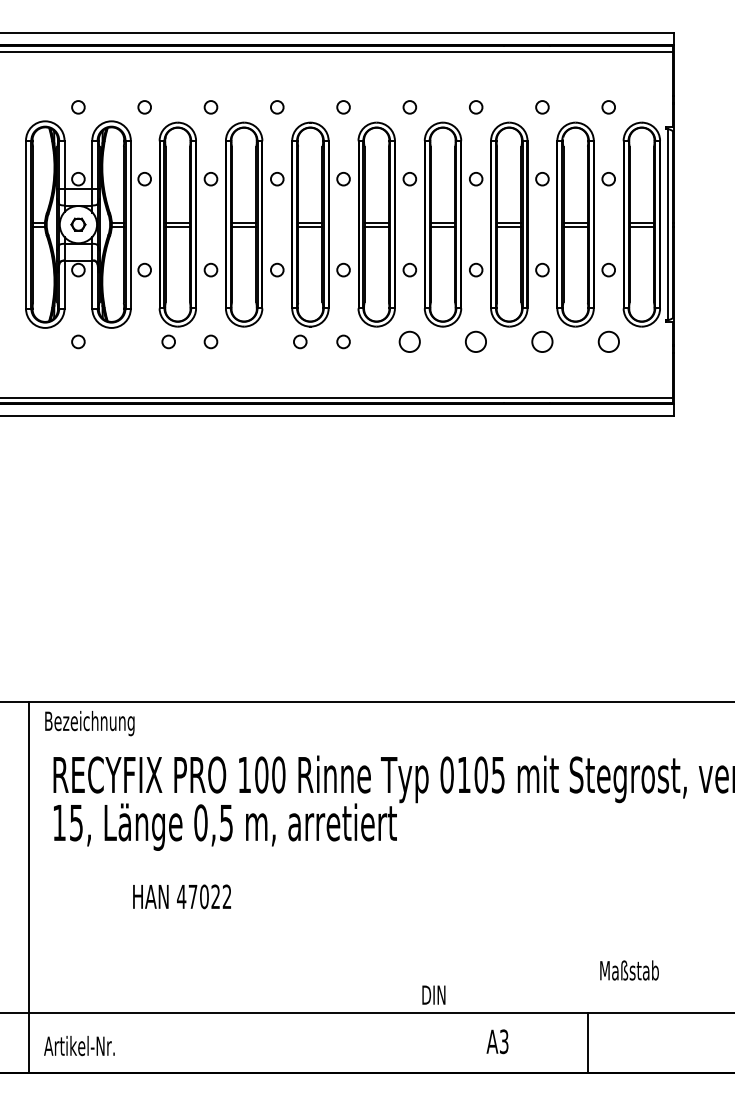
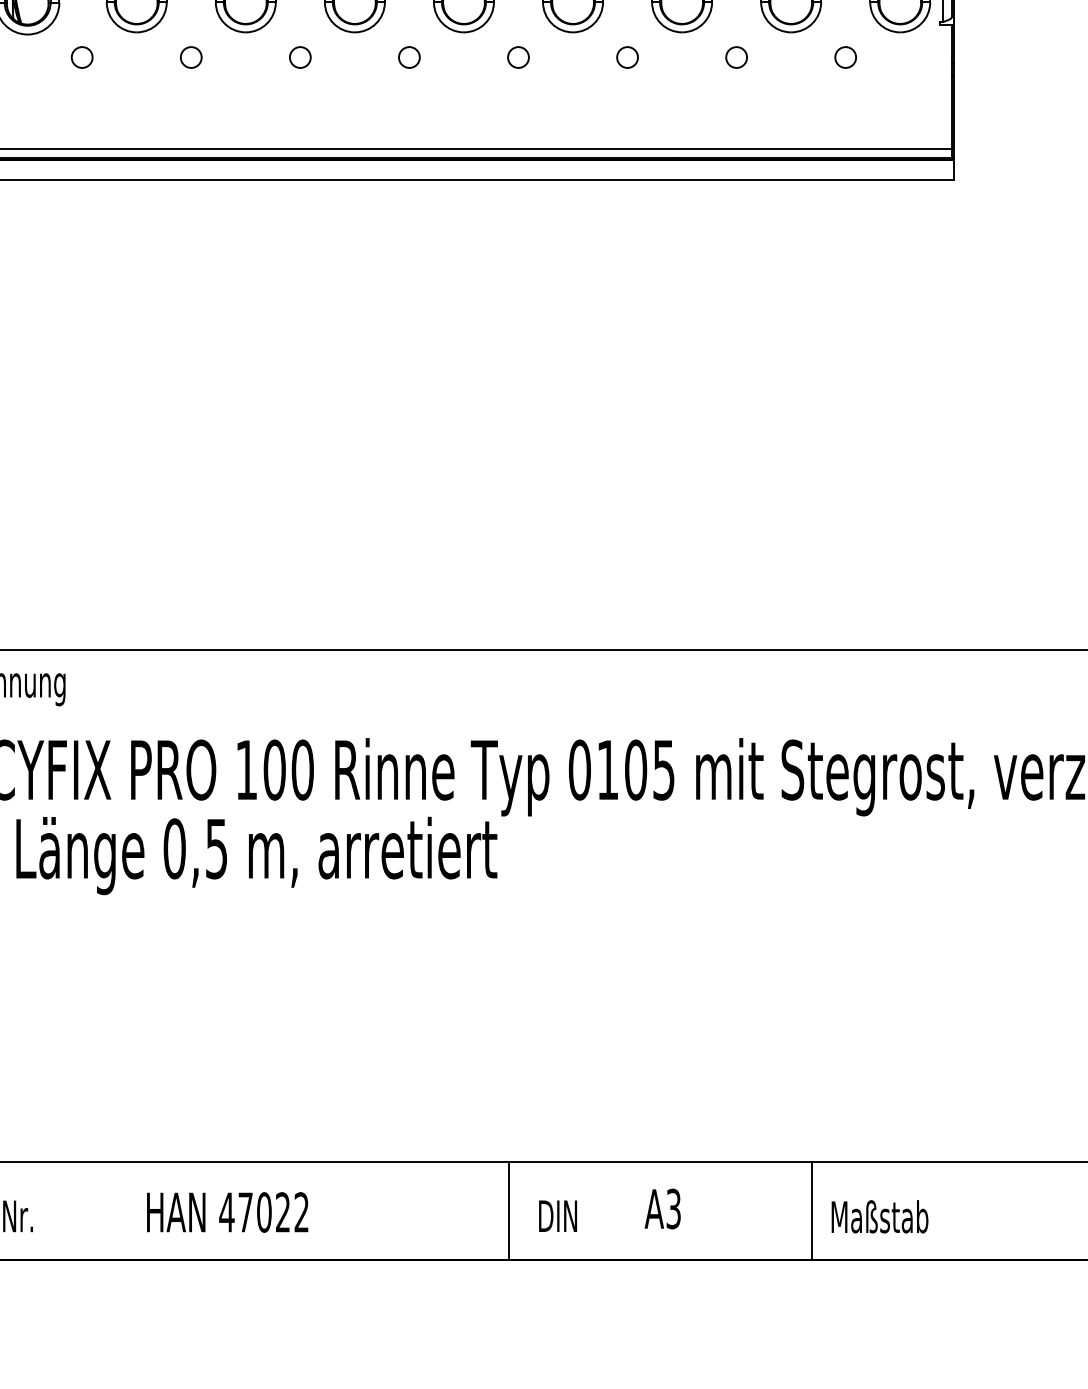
circle: (168, 341) -> (81, 56), moved
circle: (300, 341) -> (300, 56), moved
circle: (409, 341) -> (517, 56), size x0.62
circle: (476, 341) -> (628, 56), size x0.62
circle: (542, 341) -> (736, 56), size x0.62
circle: (608, 341) -> (845, 56), size x0.62
text: (181, 896) -> (226, 1211), moved
text: (629, 970) -> (879, 1216), moved
text: (433, 994) -> (557, 1215), moved
line: (403, 1042) -> (508, 1210), added

